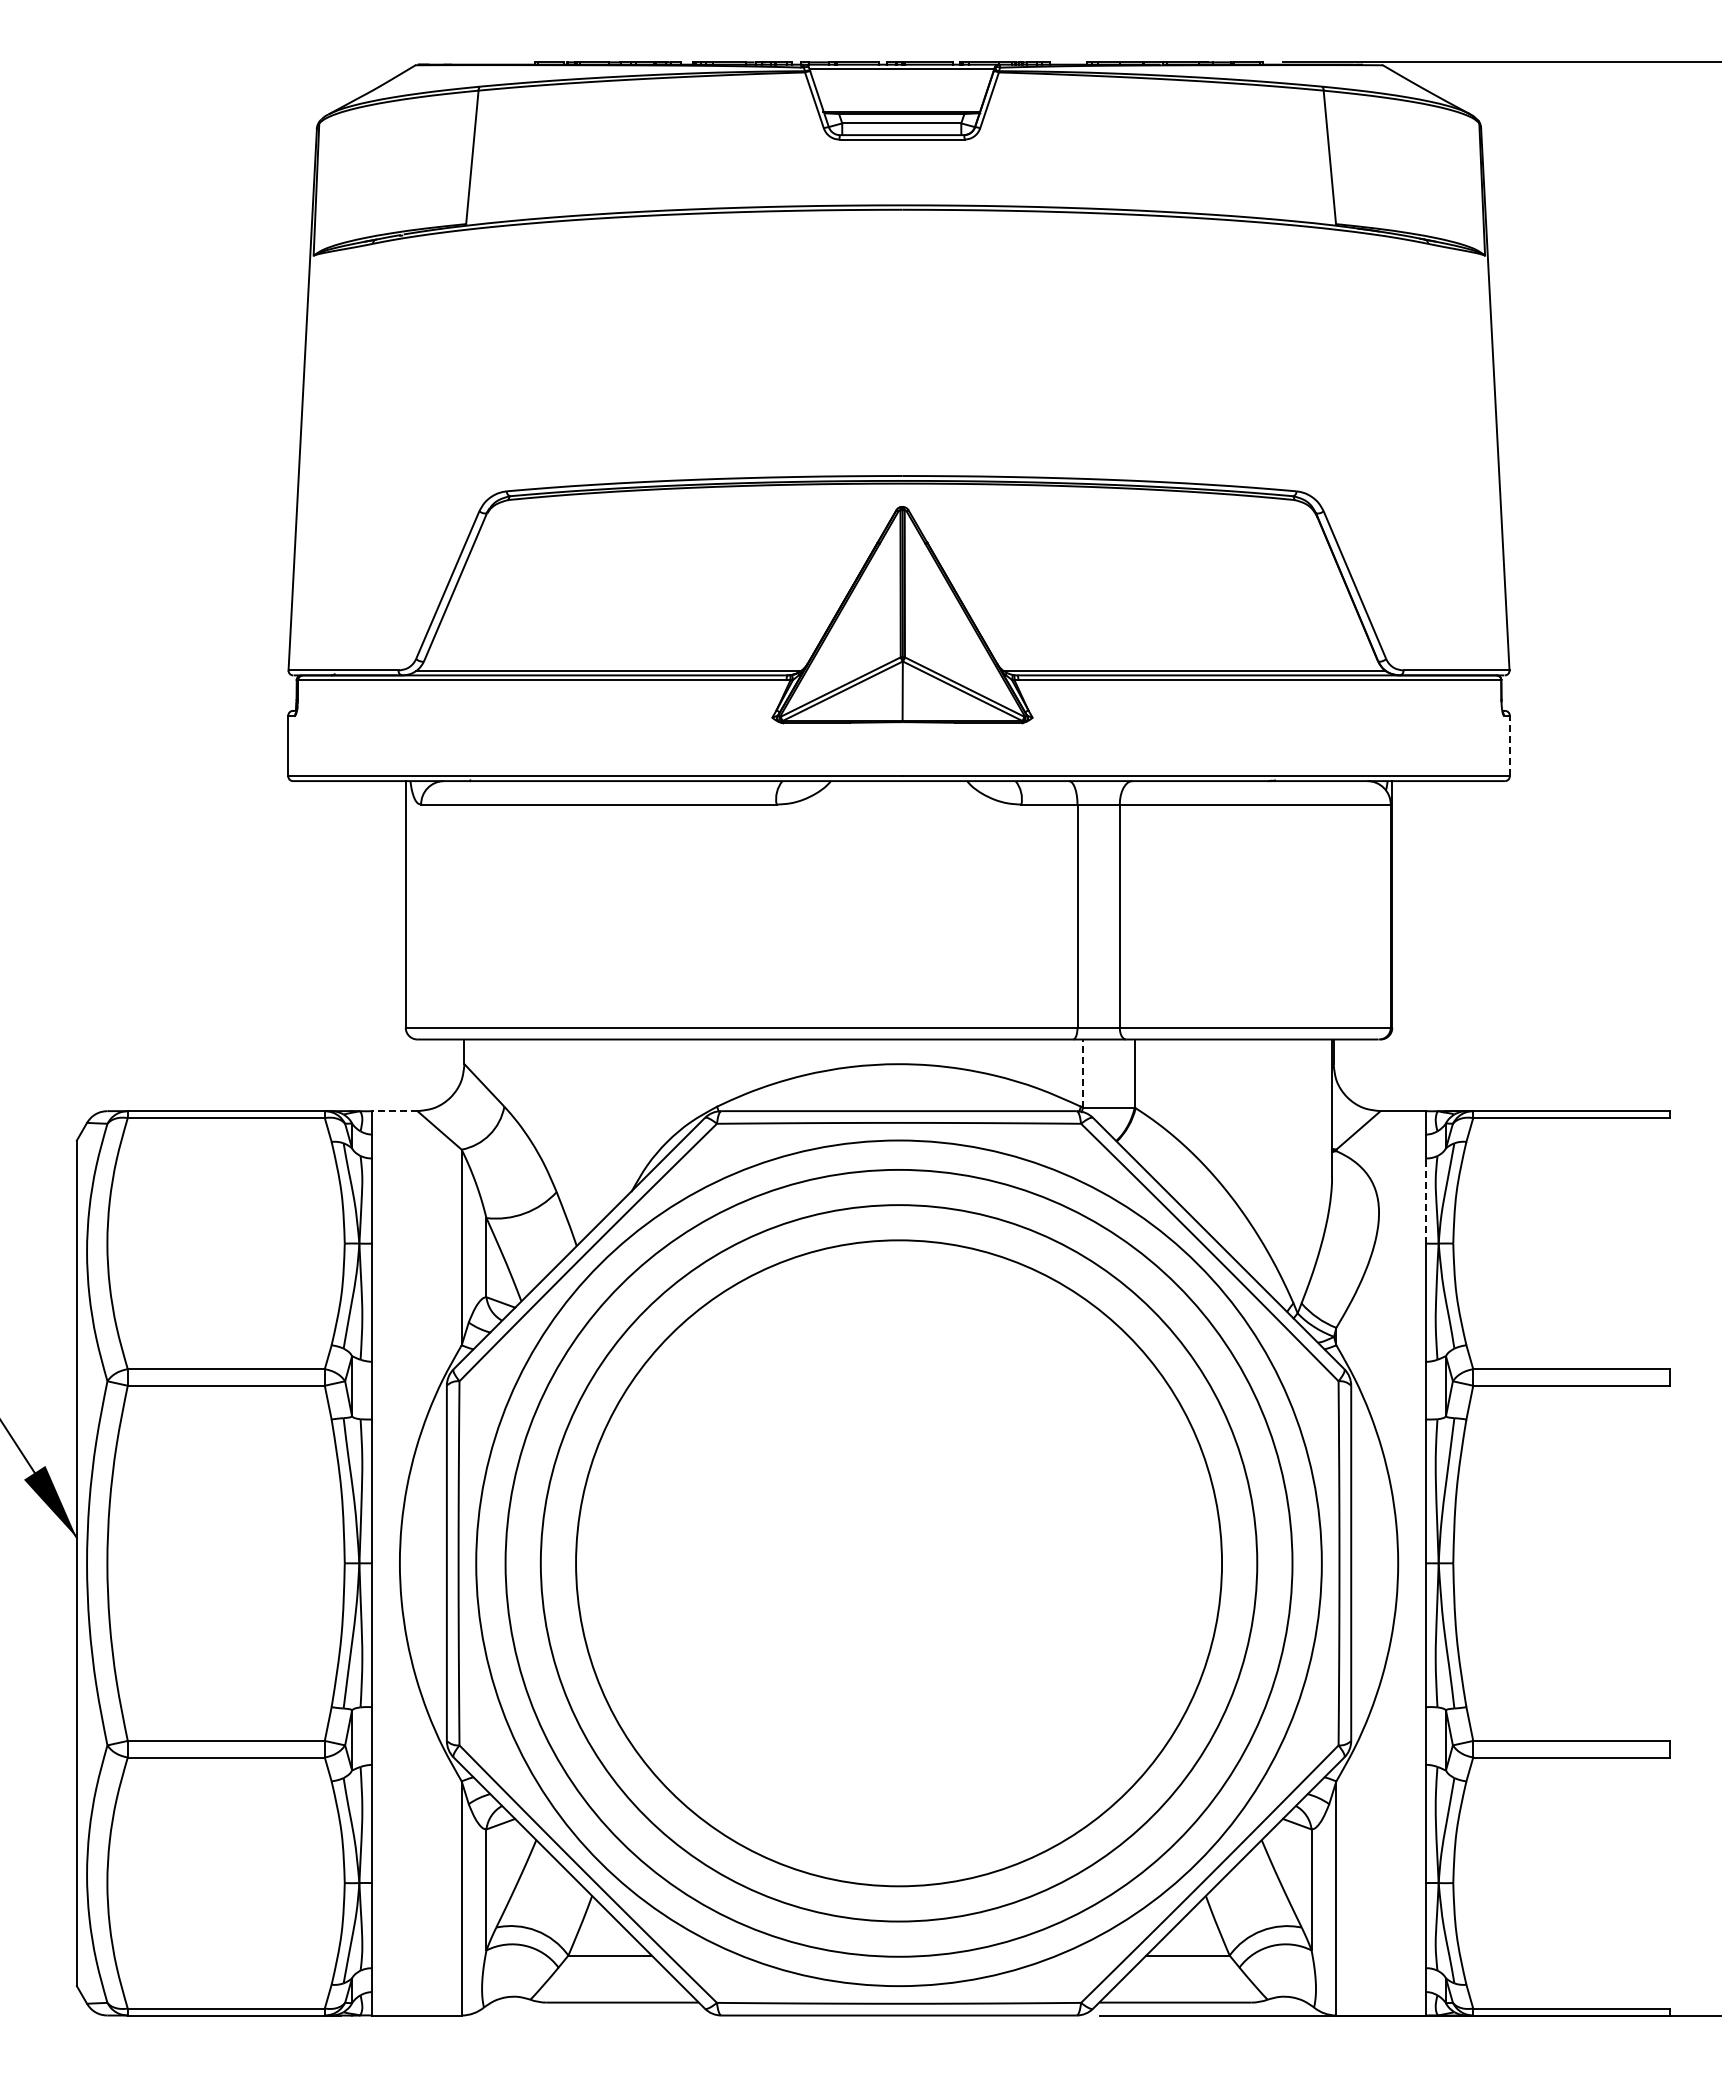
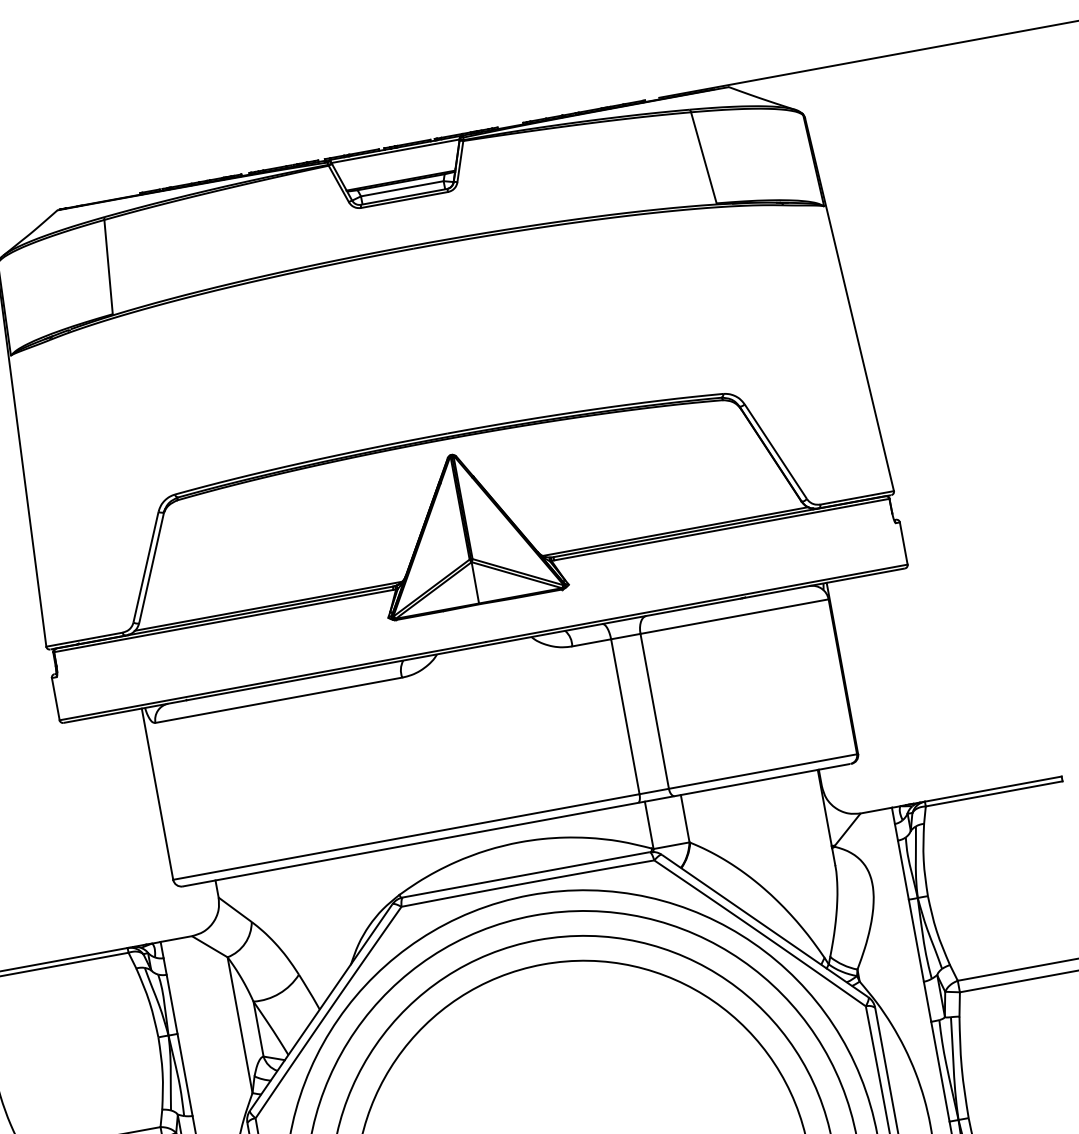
line: (1509, 745) -> (903, 543), dashed -> solid
line: (1083, 1073) -> (649, 825), dashed -> solid
line: (394, 1111) -> (176, 939), dashed -> solid
line: (1425, 1201) -> (903, 870), dashed -> solid

